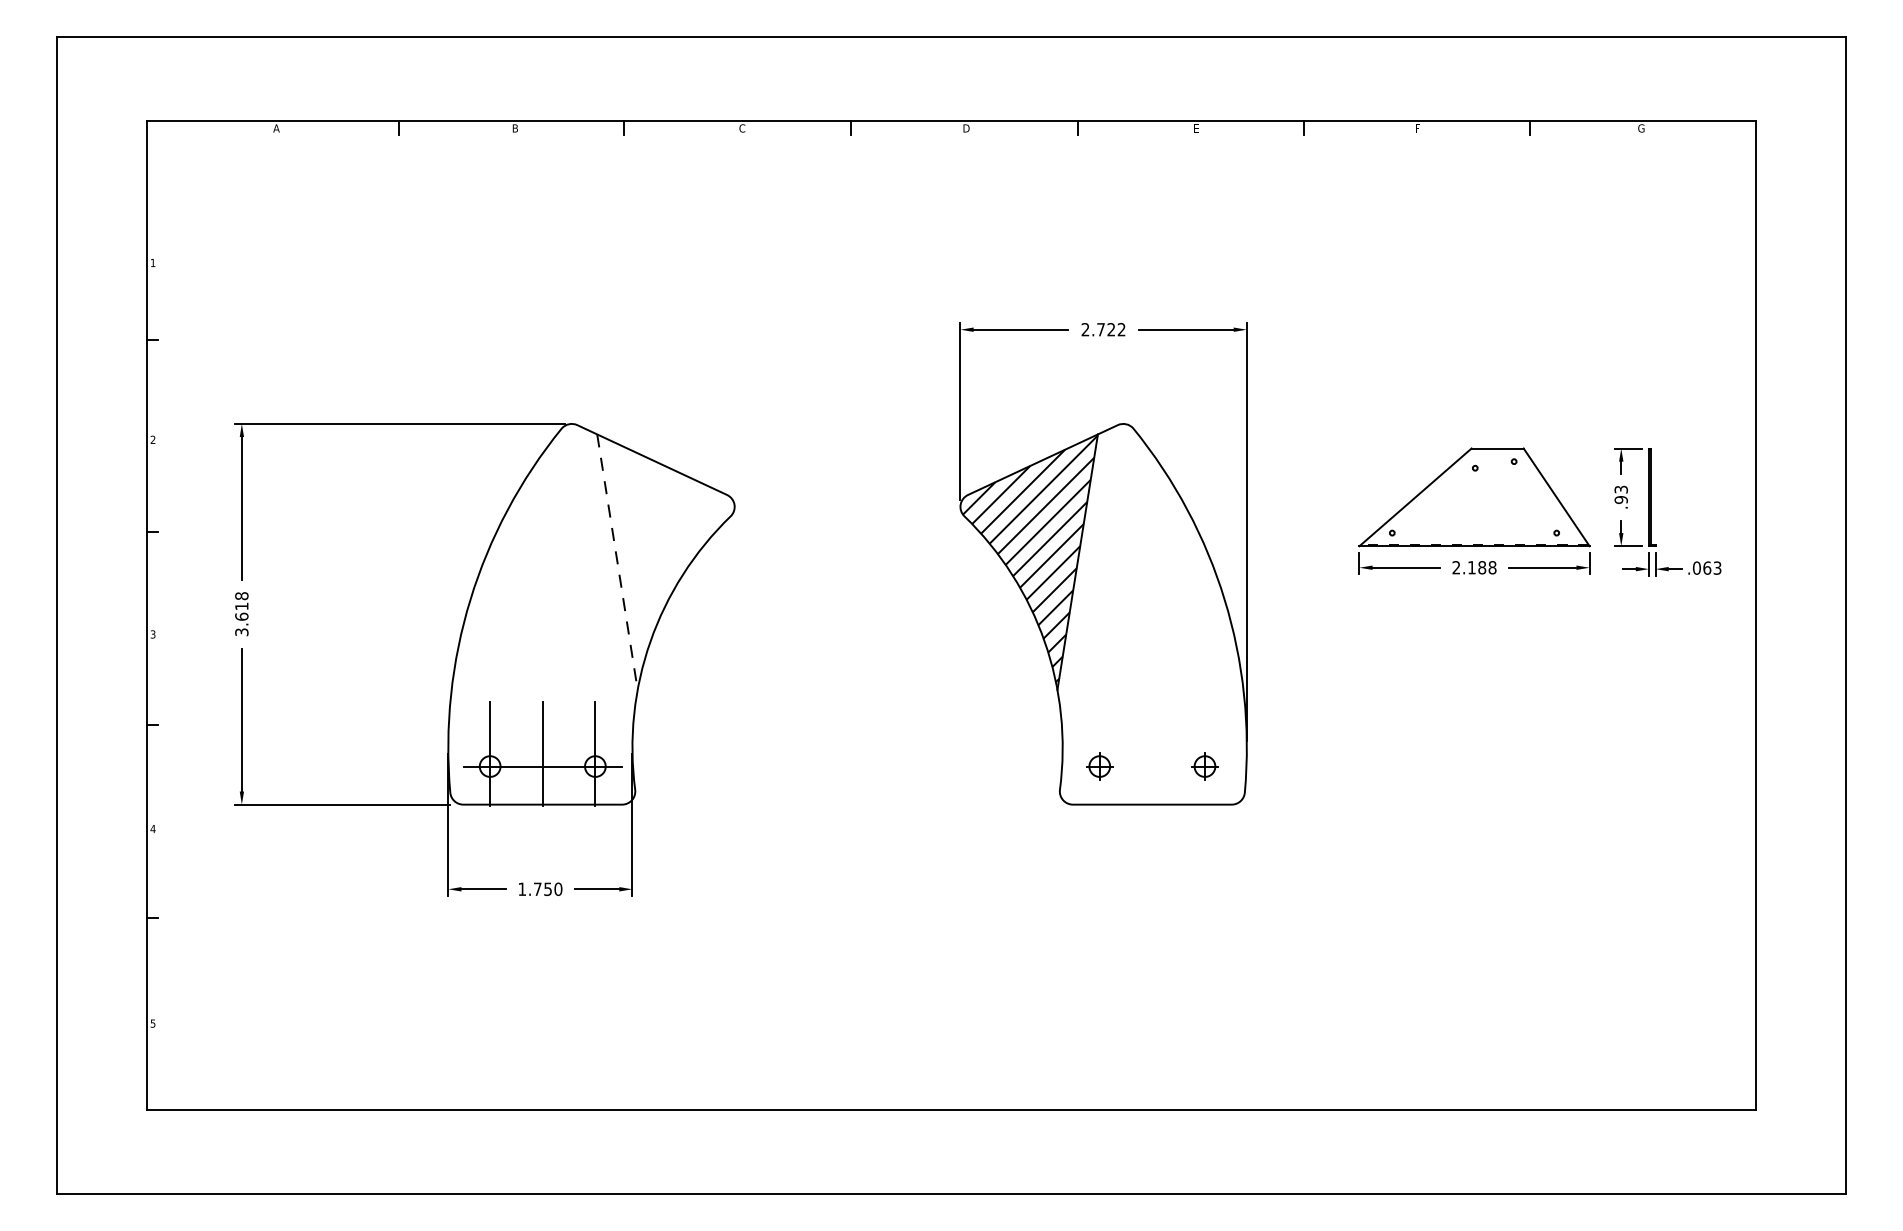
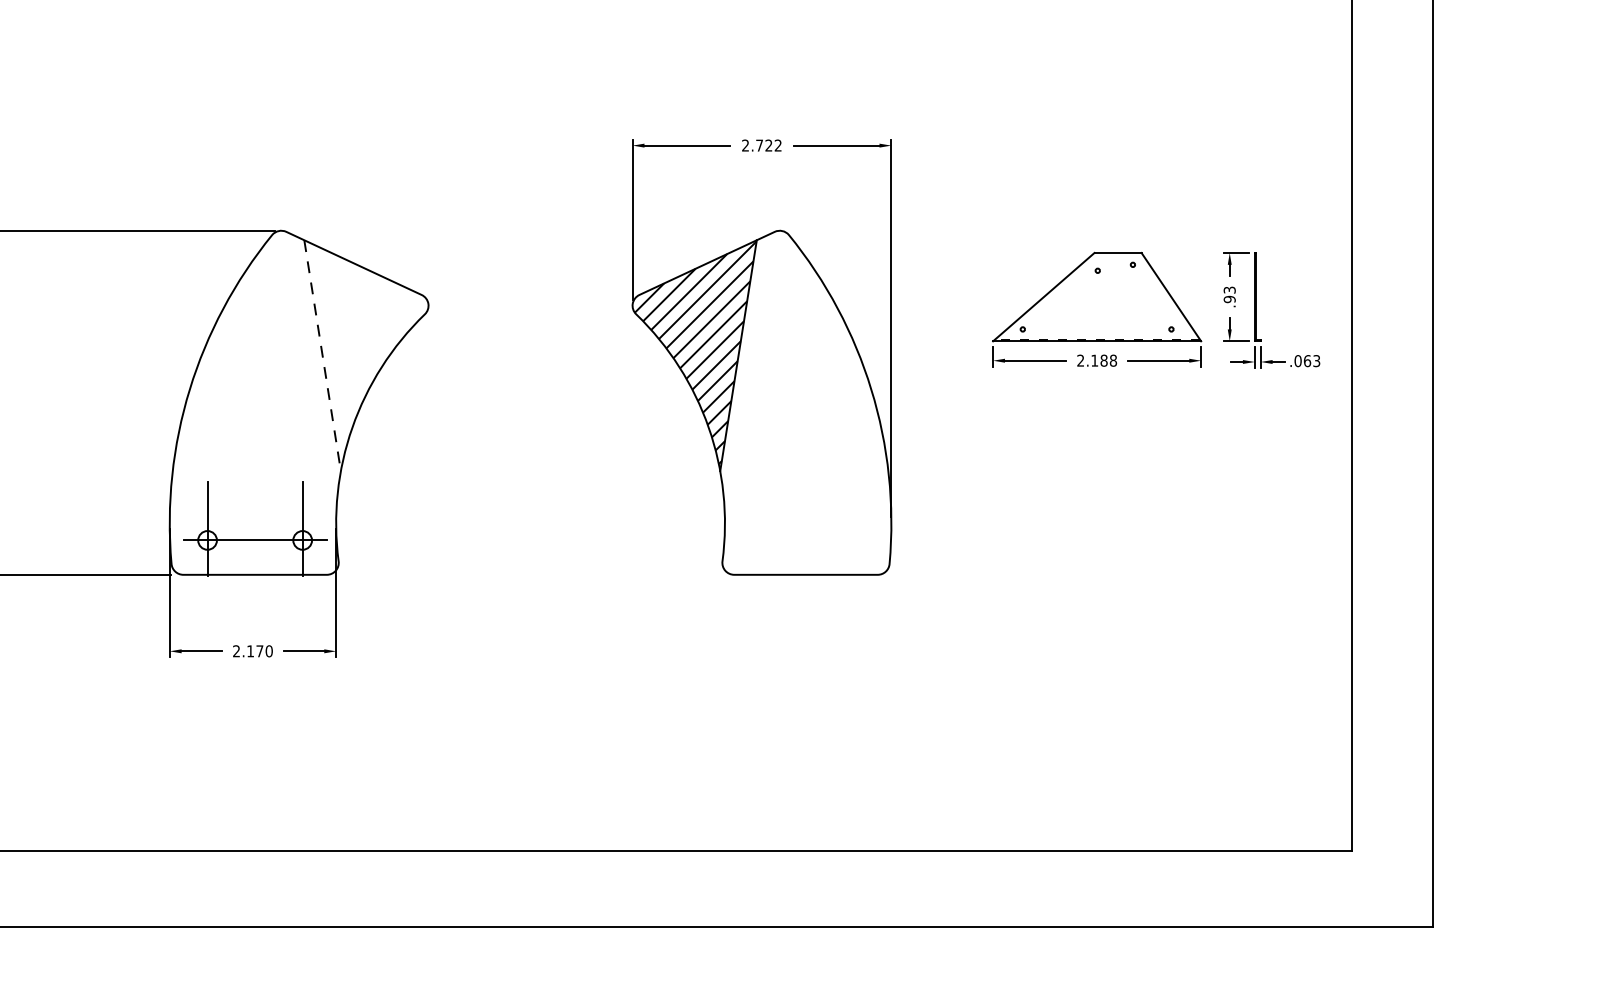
line: (542, 754) -> (254, 529), removed
part: (1099, 766) -> (758, 540), removed
part: (1204, 766) -> (853, 540), removed
text: (534, 889) -> (247, 651), 1.750 -> 2.170

